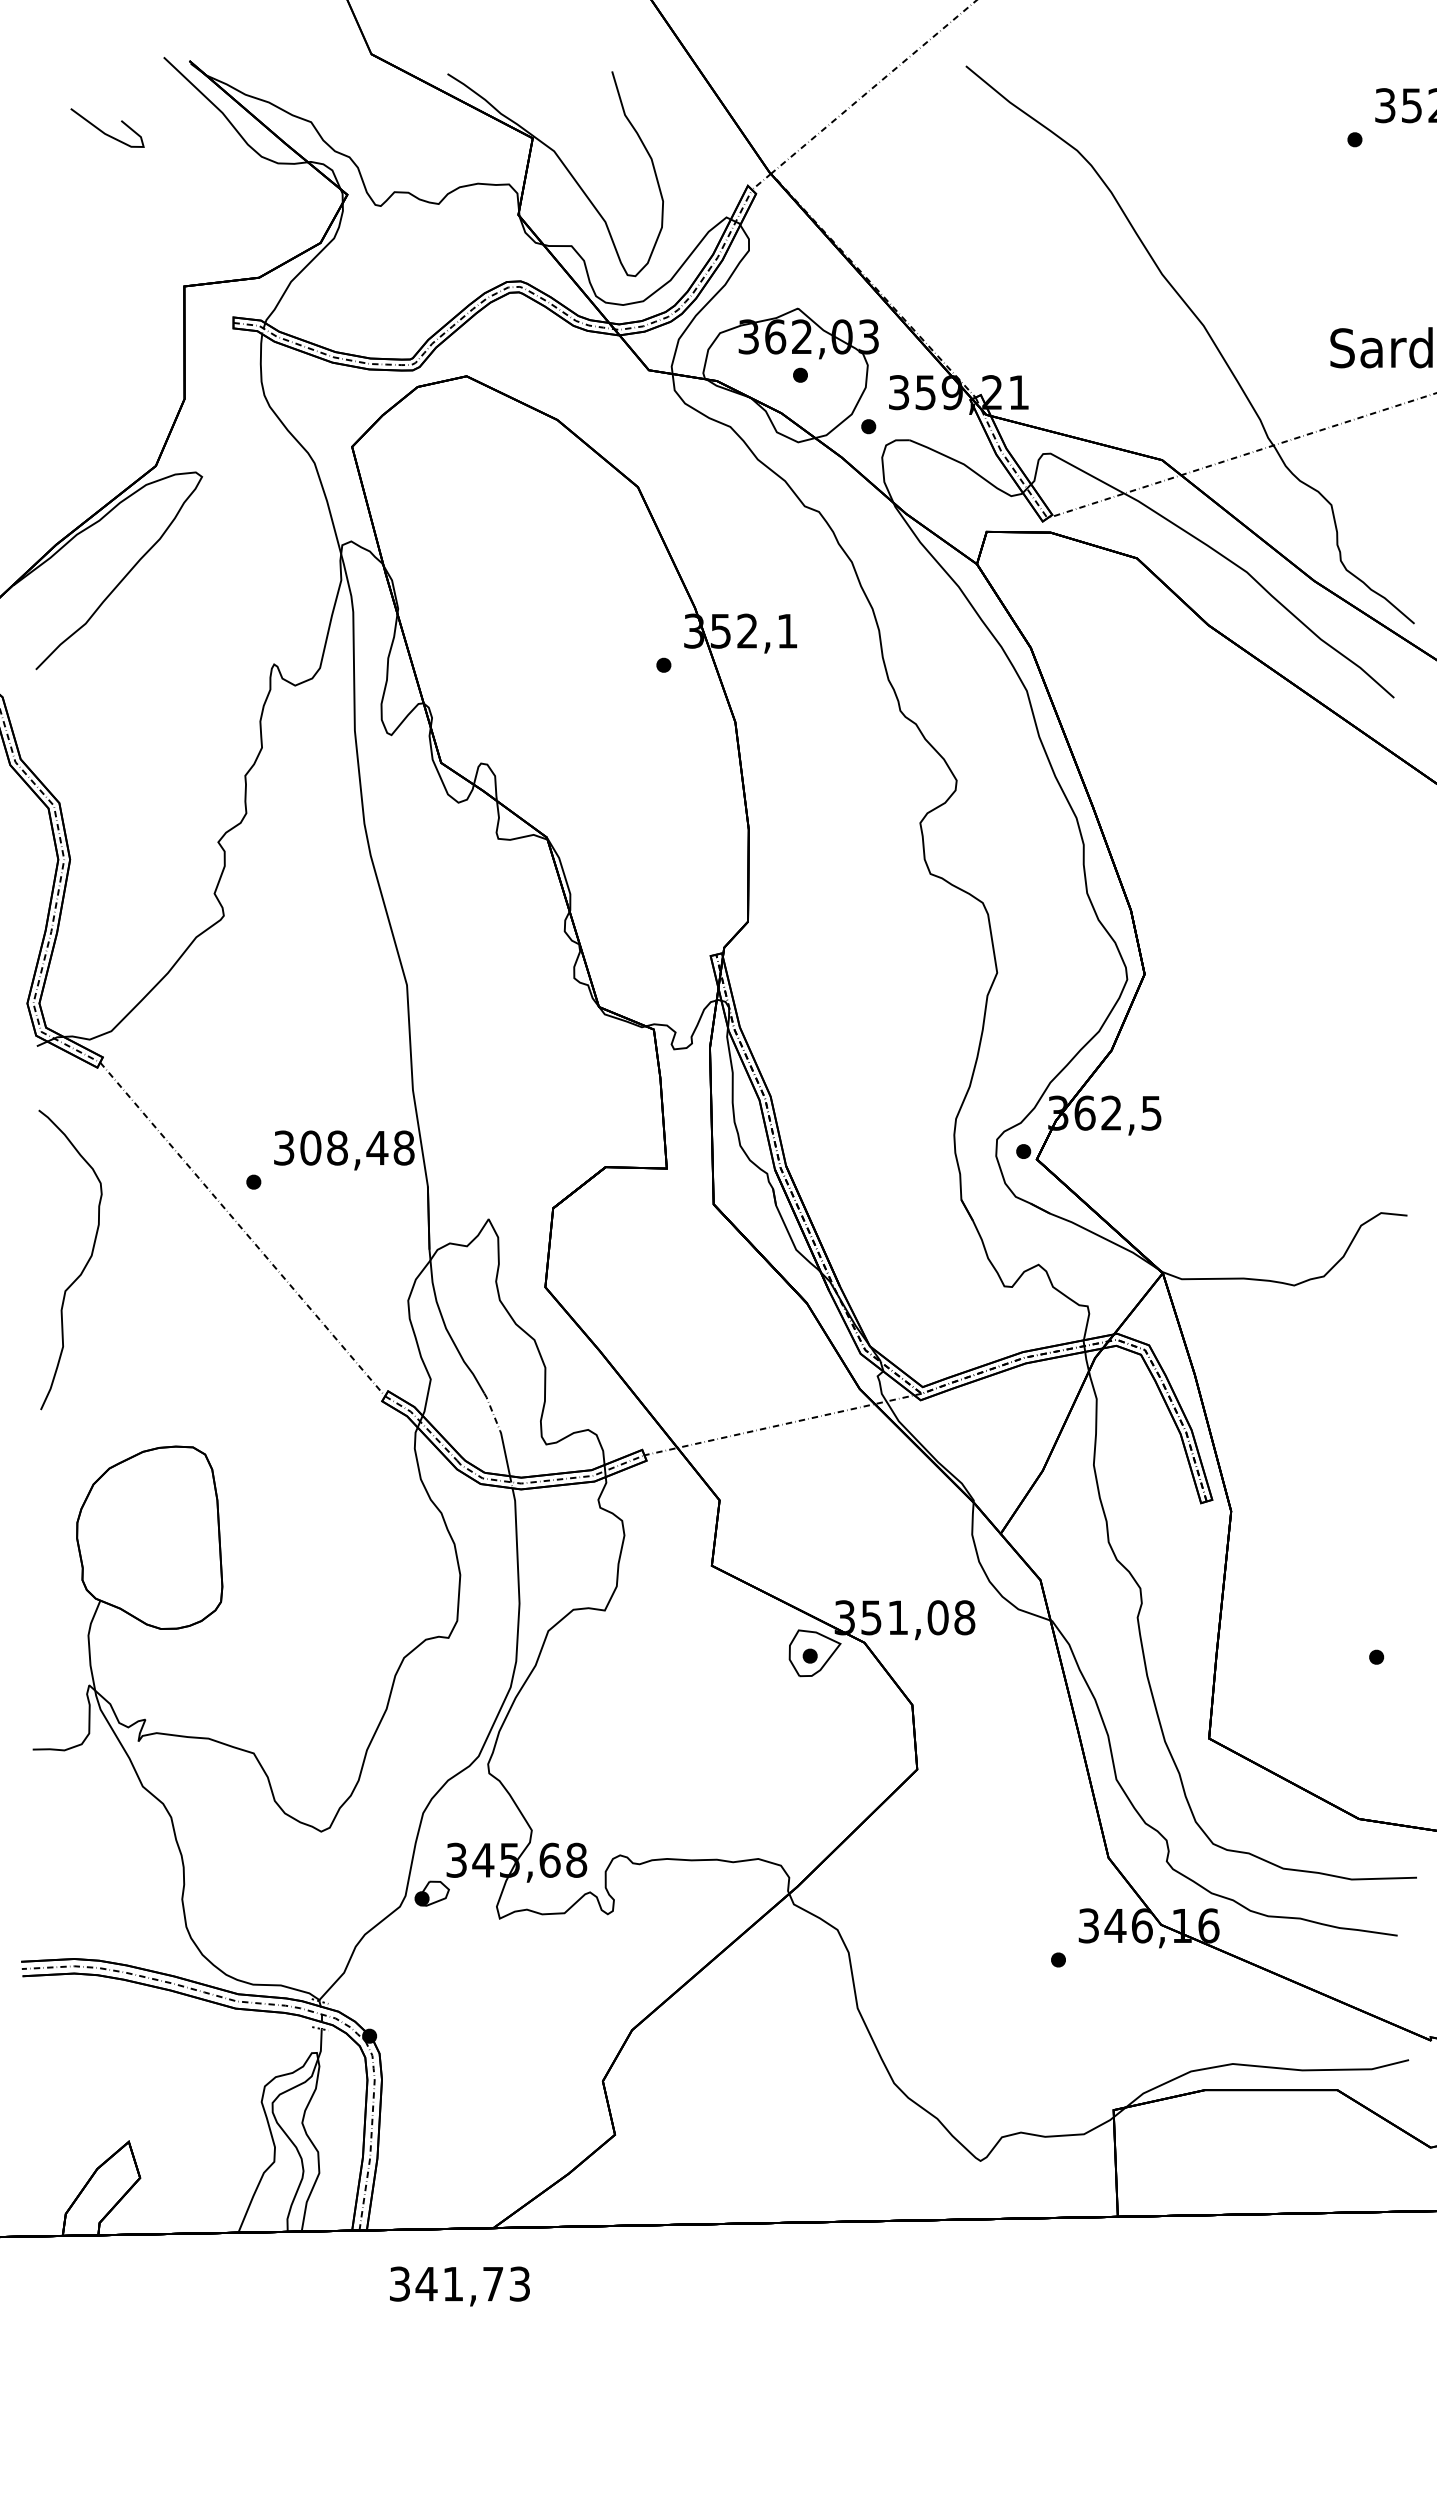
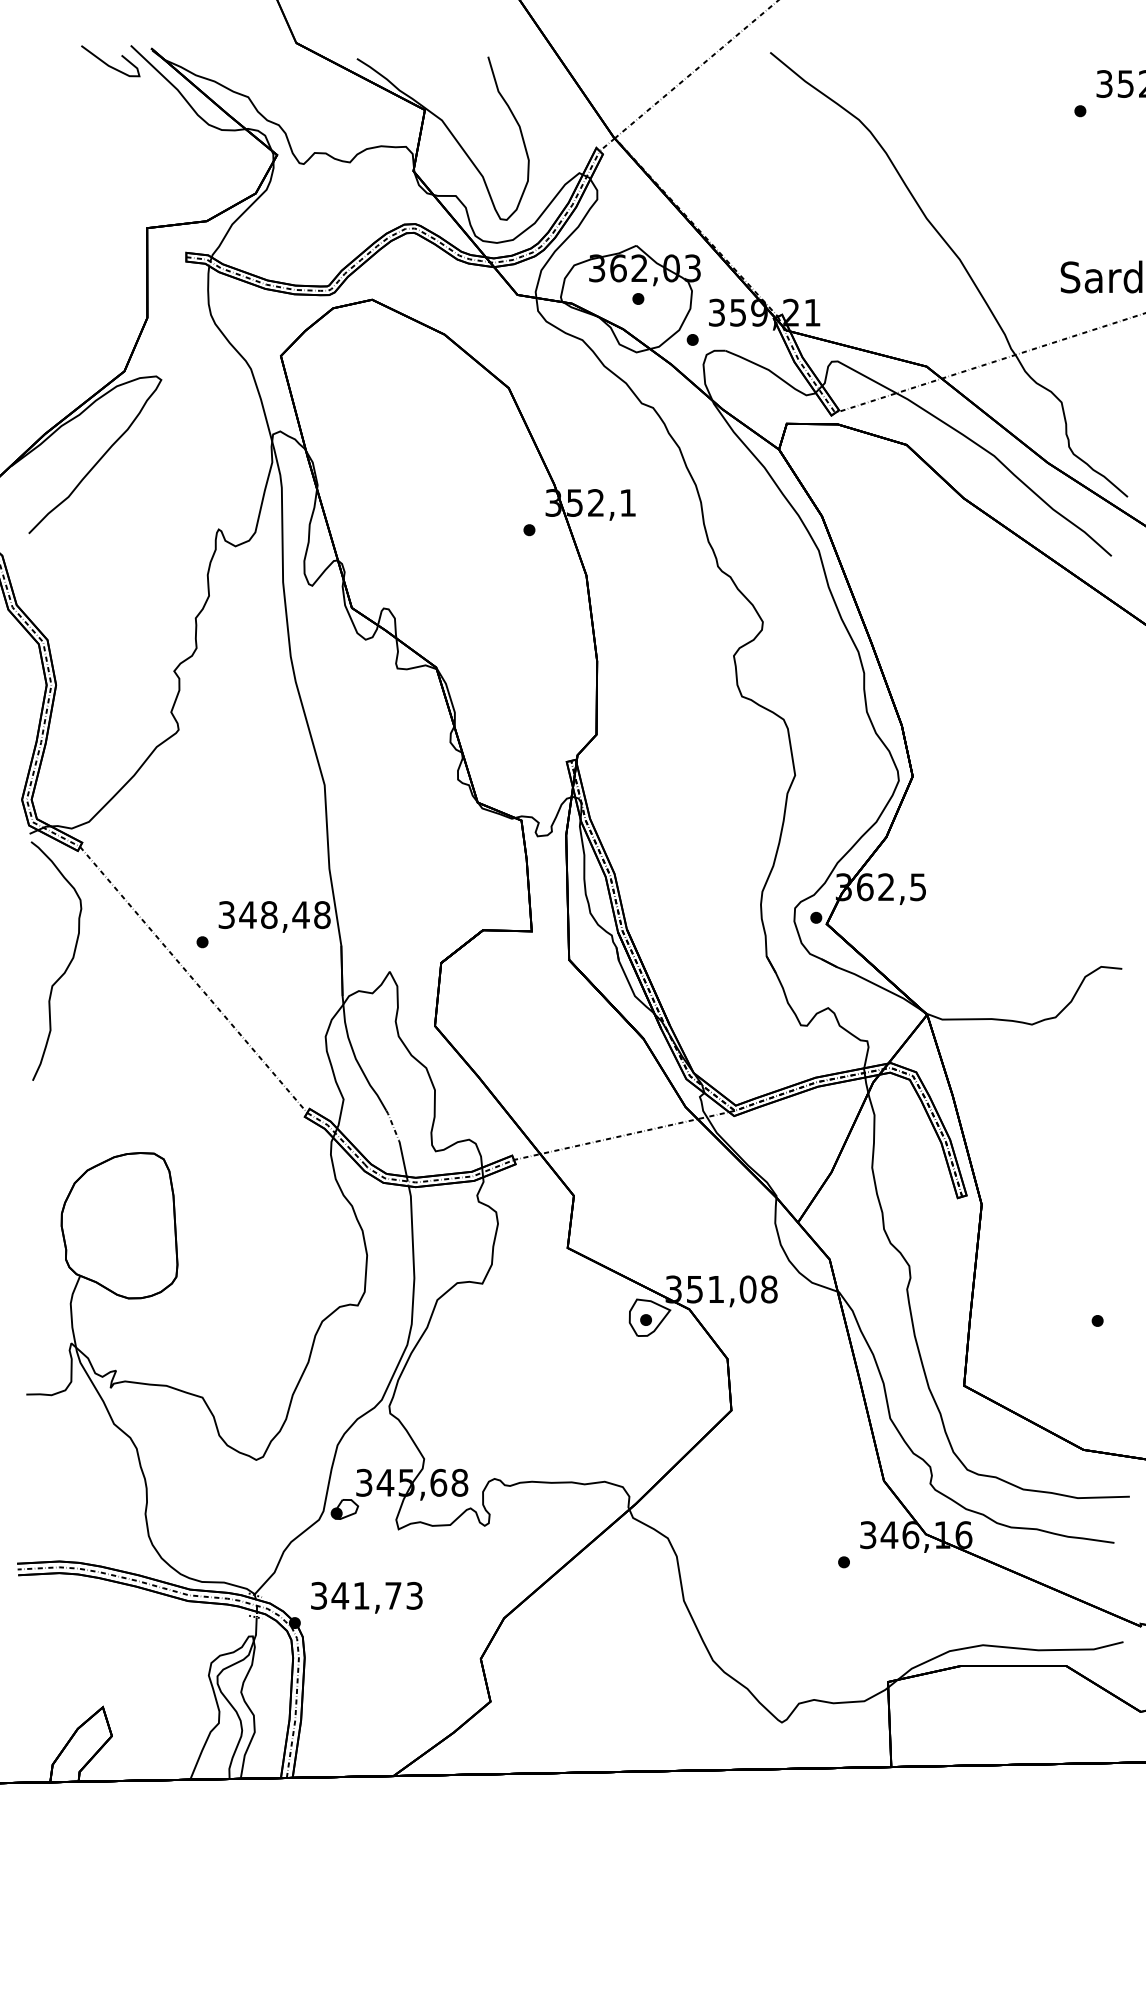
curve: (103, 131) -> (107, 63), moved
text: (310, 1147) -> (247, 914), 308,48 -> 348,48
curve: (83, 1267) -> (66, 967), moved
text: (459, 2286) -> (366, 1597), moved

